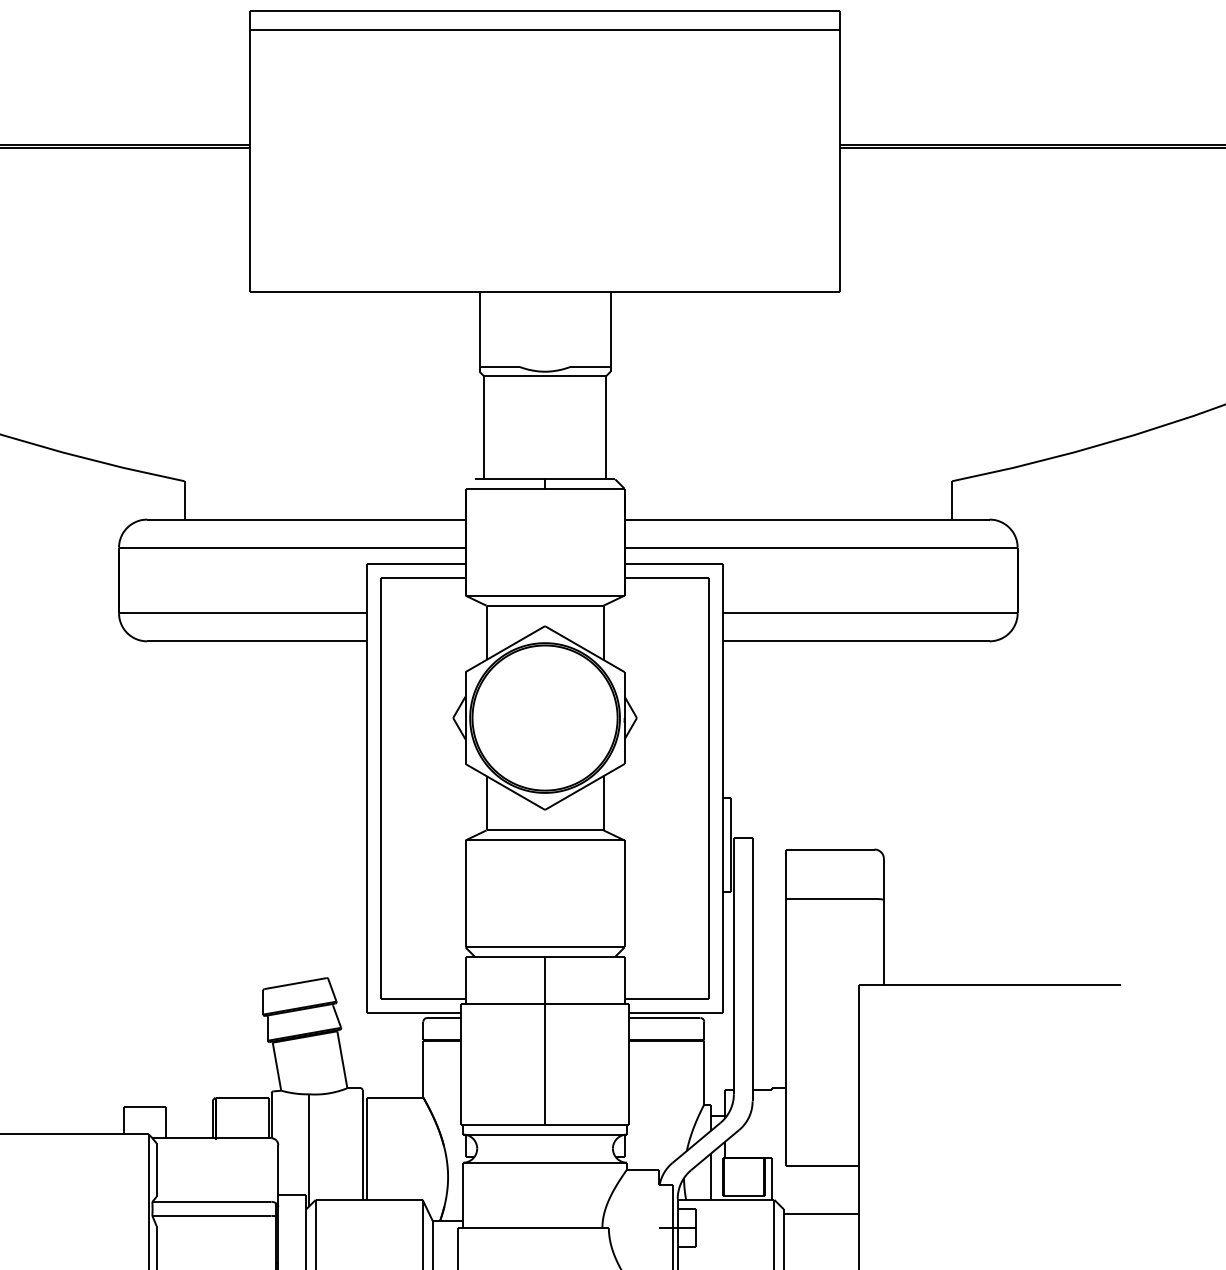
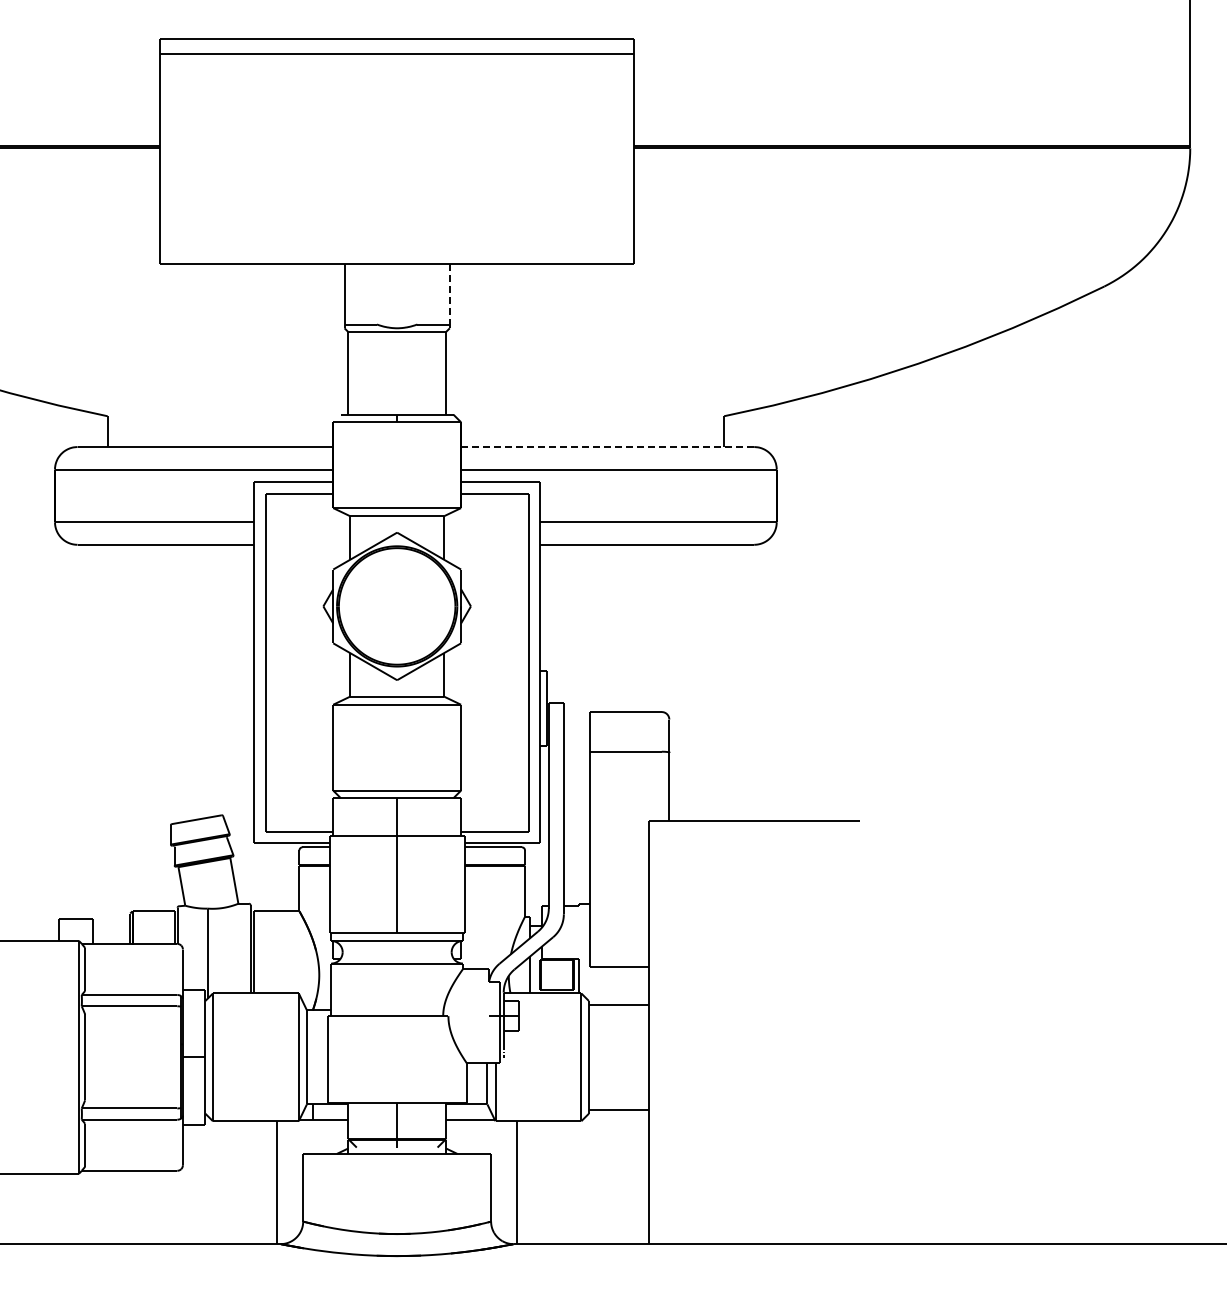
line: (610, 329) -> (449, 294), solid -> dashed
line: (806, 520) -> (607, 447), solid -> dashed

